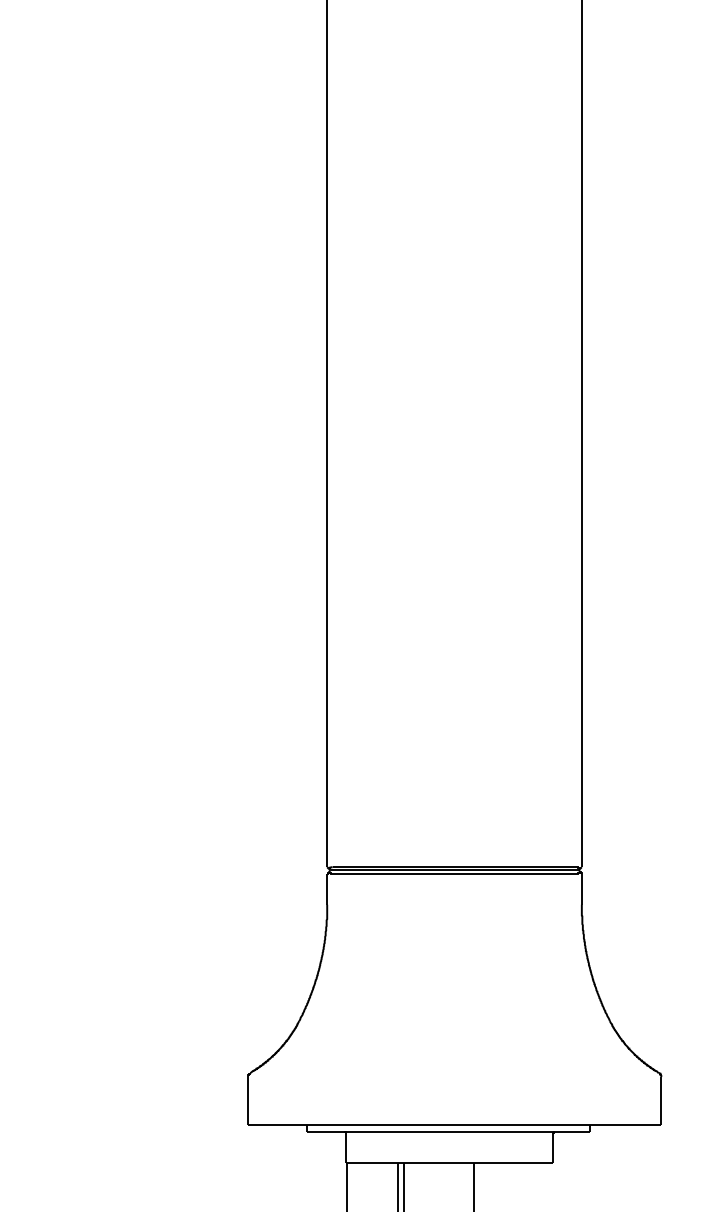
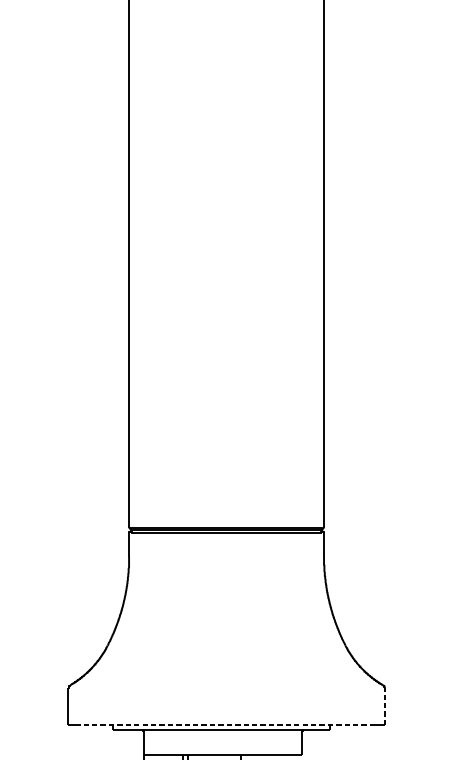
line: (661, 1101) -> (385, 707), solid -> dashed
line: (454, 1125) -> (226, 725), solid -> dashed

